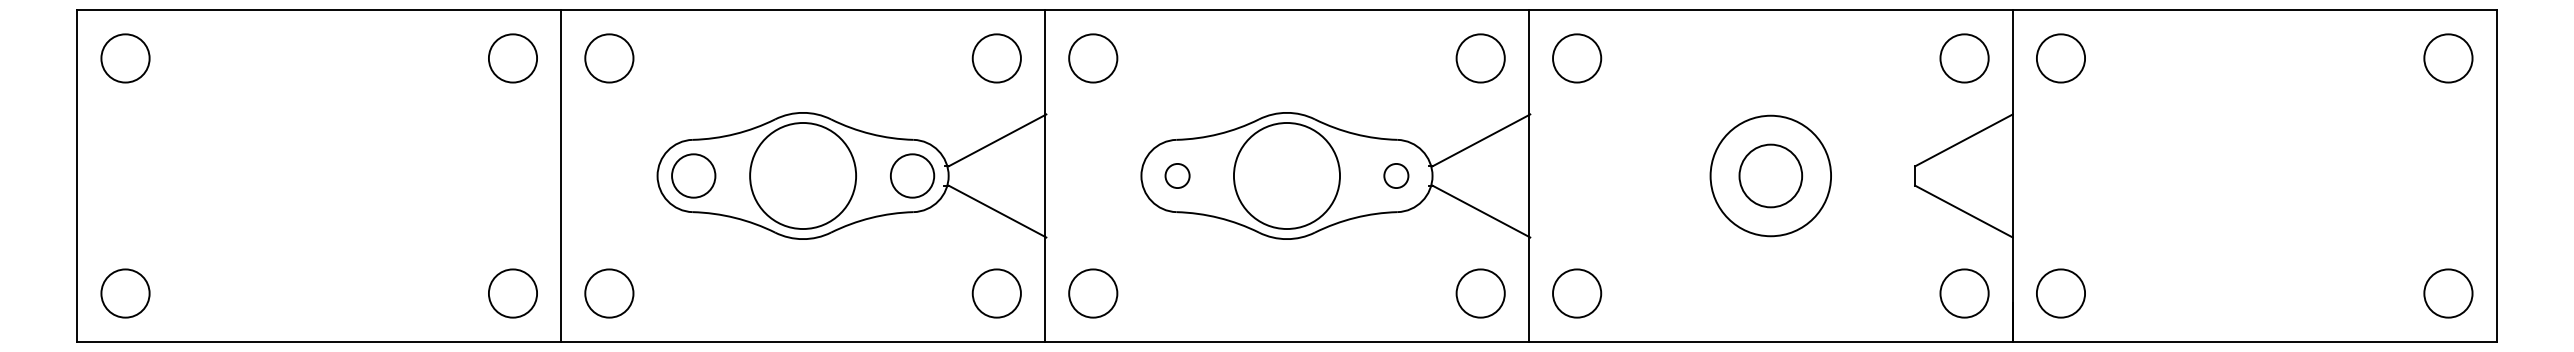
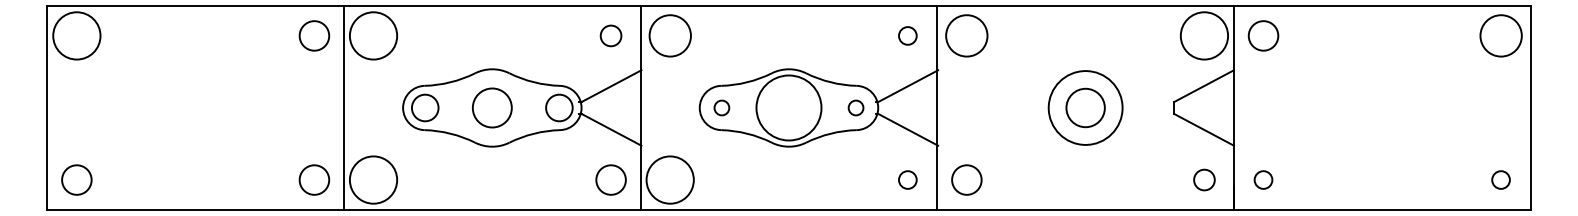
circle: (124, 57) -> (76, 35), size x1.6
circle: (609, 57) -> (373, 35), size x1.6
circle: (995, 57) -> (610, 35), size x0.7
circle: (1092, 57) -> (669, 35), size x1.4
circle: (1480, 57) -> (907, 35), size x0.6
circle: (1576, 57) -> (966, 35), size x1.4
circle: (1964, 57) -> (1204, 35), size x1.6
circle: (2447, 57) -> (1500, 35), size x1.4
circle: (801, 175) -> (491, 107), size x0.6
circle: (609, 292) -> (373, 179), size x1.6
circle: (1092, 292) -> (669, 179), size x1.6
circle: (1480, 292) -> (907, 179), size x0.6
circle: (1964, 292) -> (1204, 179), size x0.7
circle: (2060, 292) -> (1263, 179), size x0.6
circle: (2447, 292) -> (1500, 179), size x0.6

